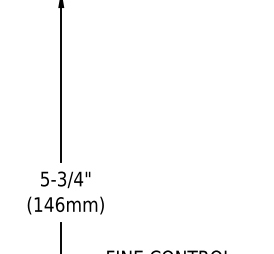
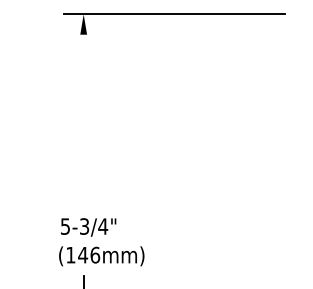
line: (61, 84) -> (83, 120), removed
text: (65, 205) -> (101, 256), moved

